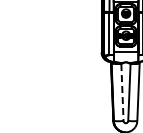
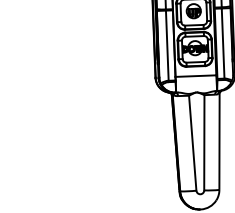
line: (122, 93) -> (192, 144), dashed -> solid

